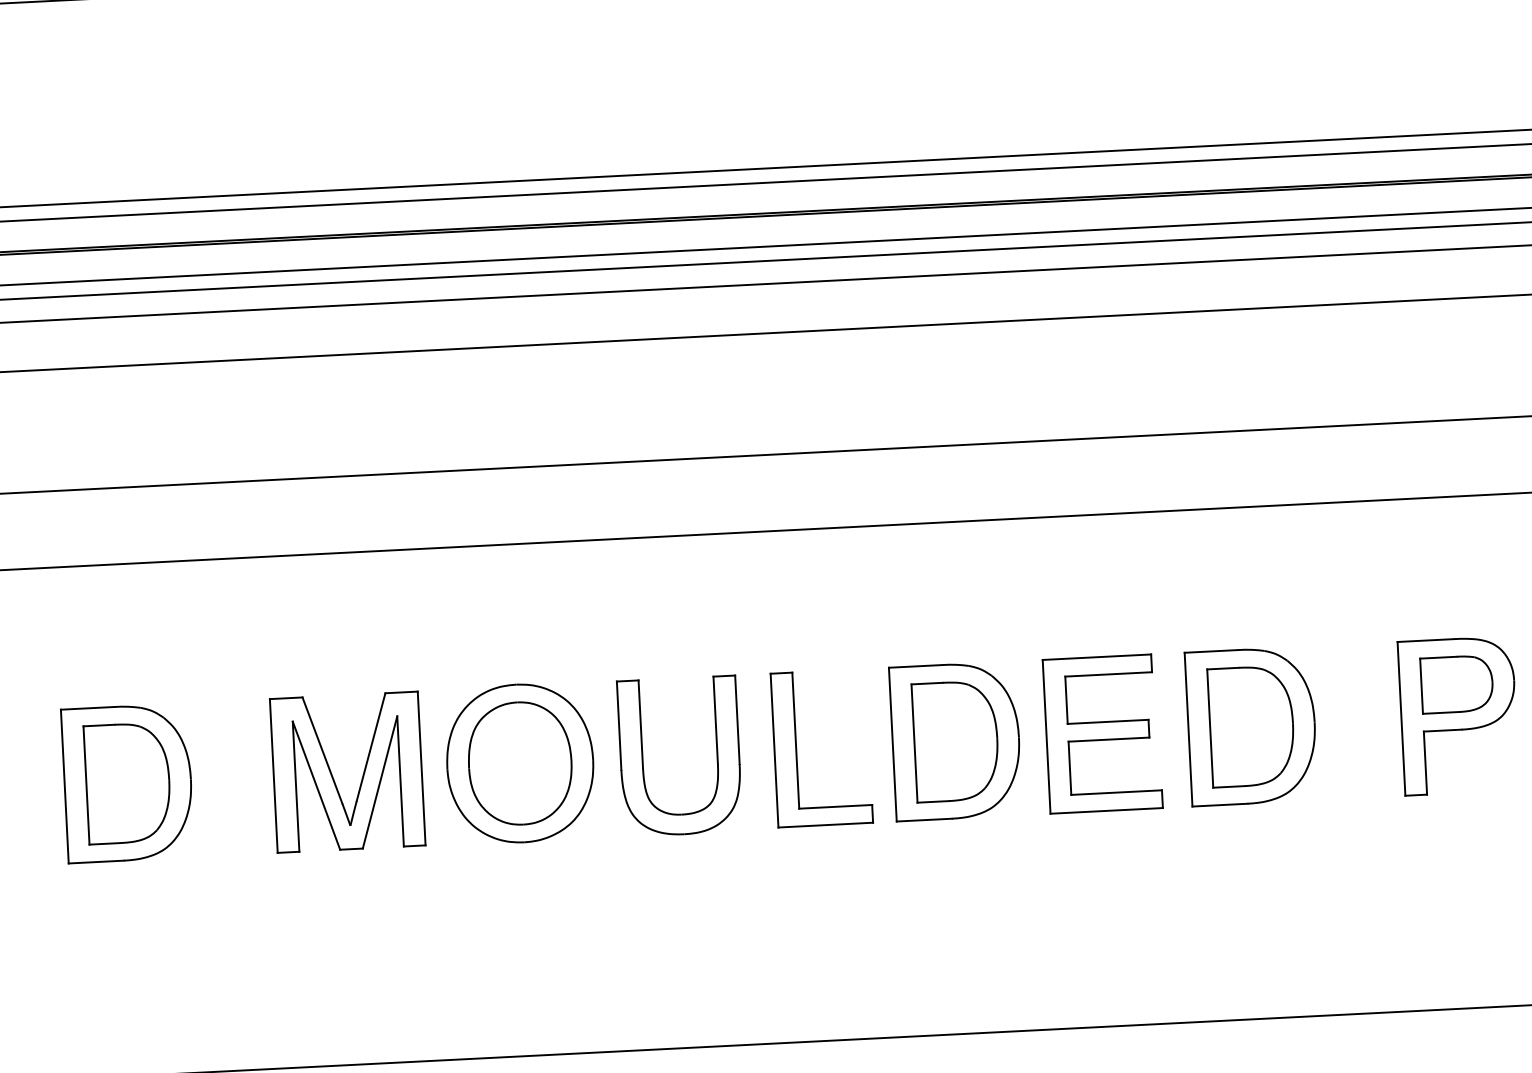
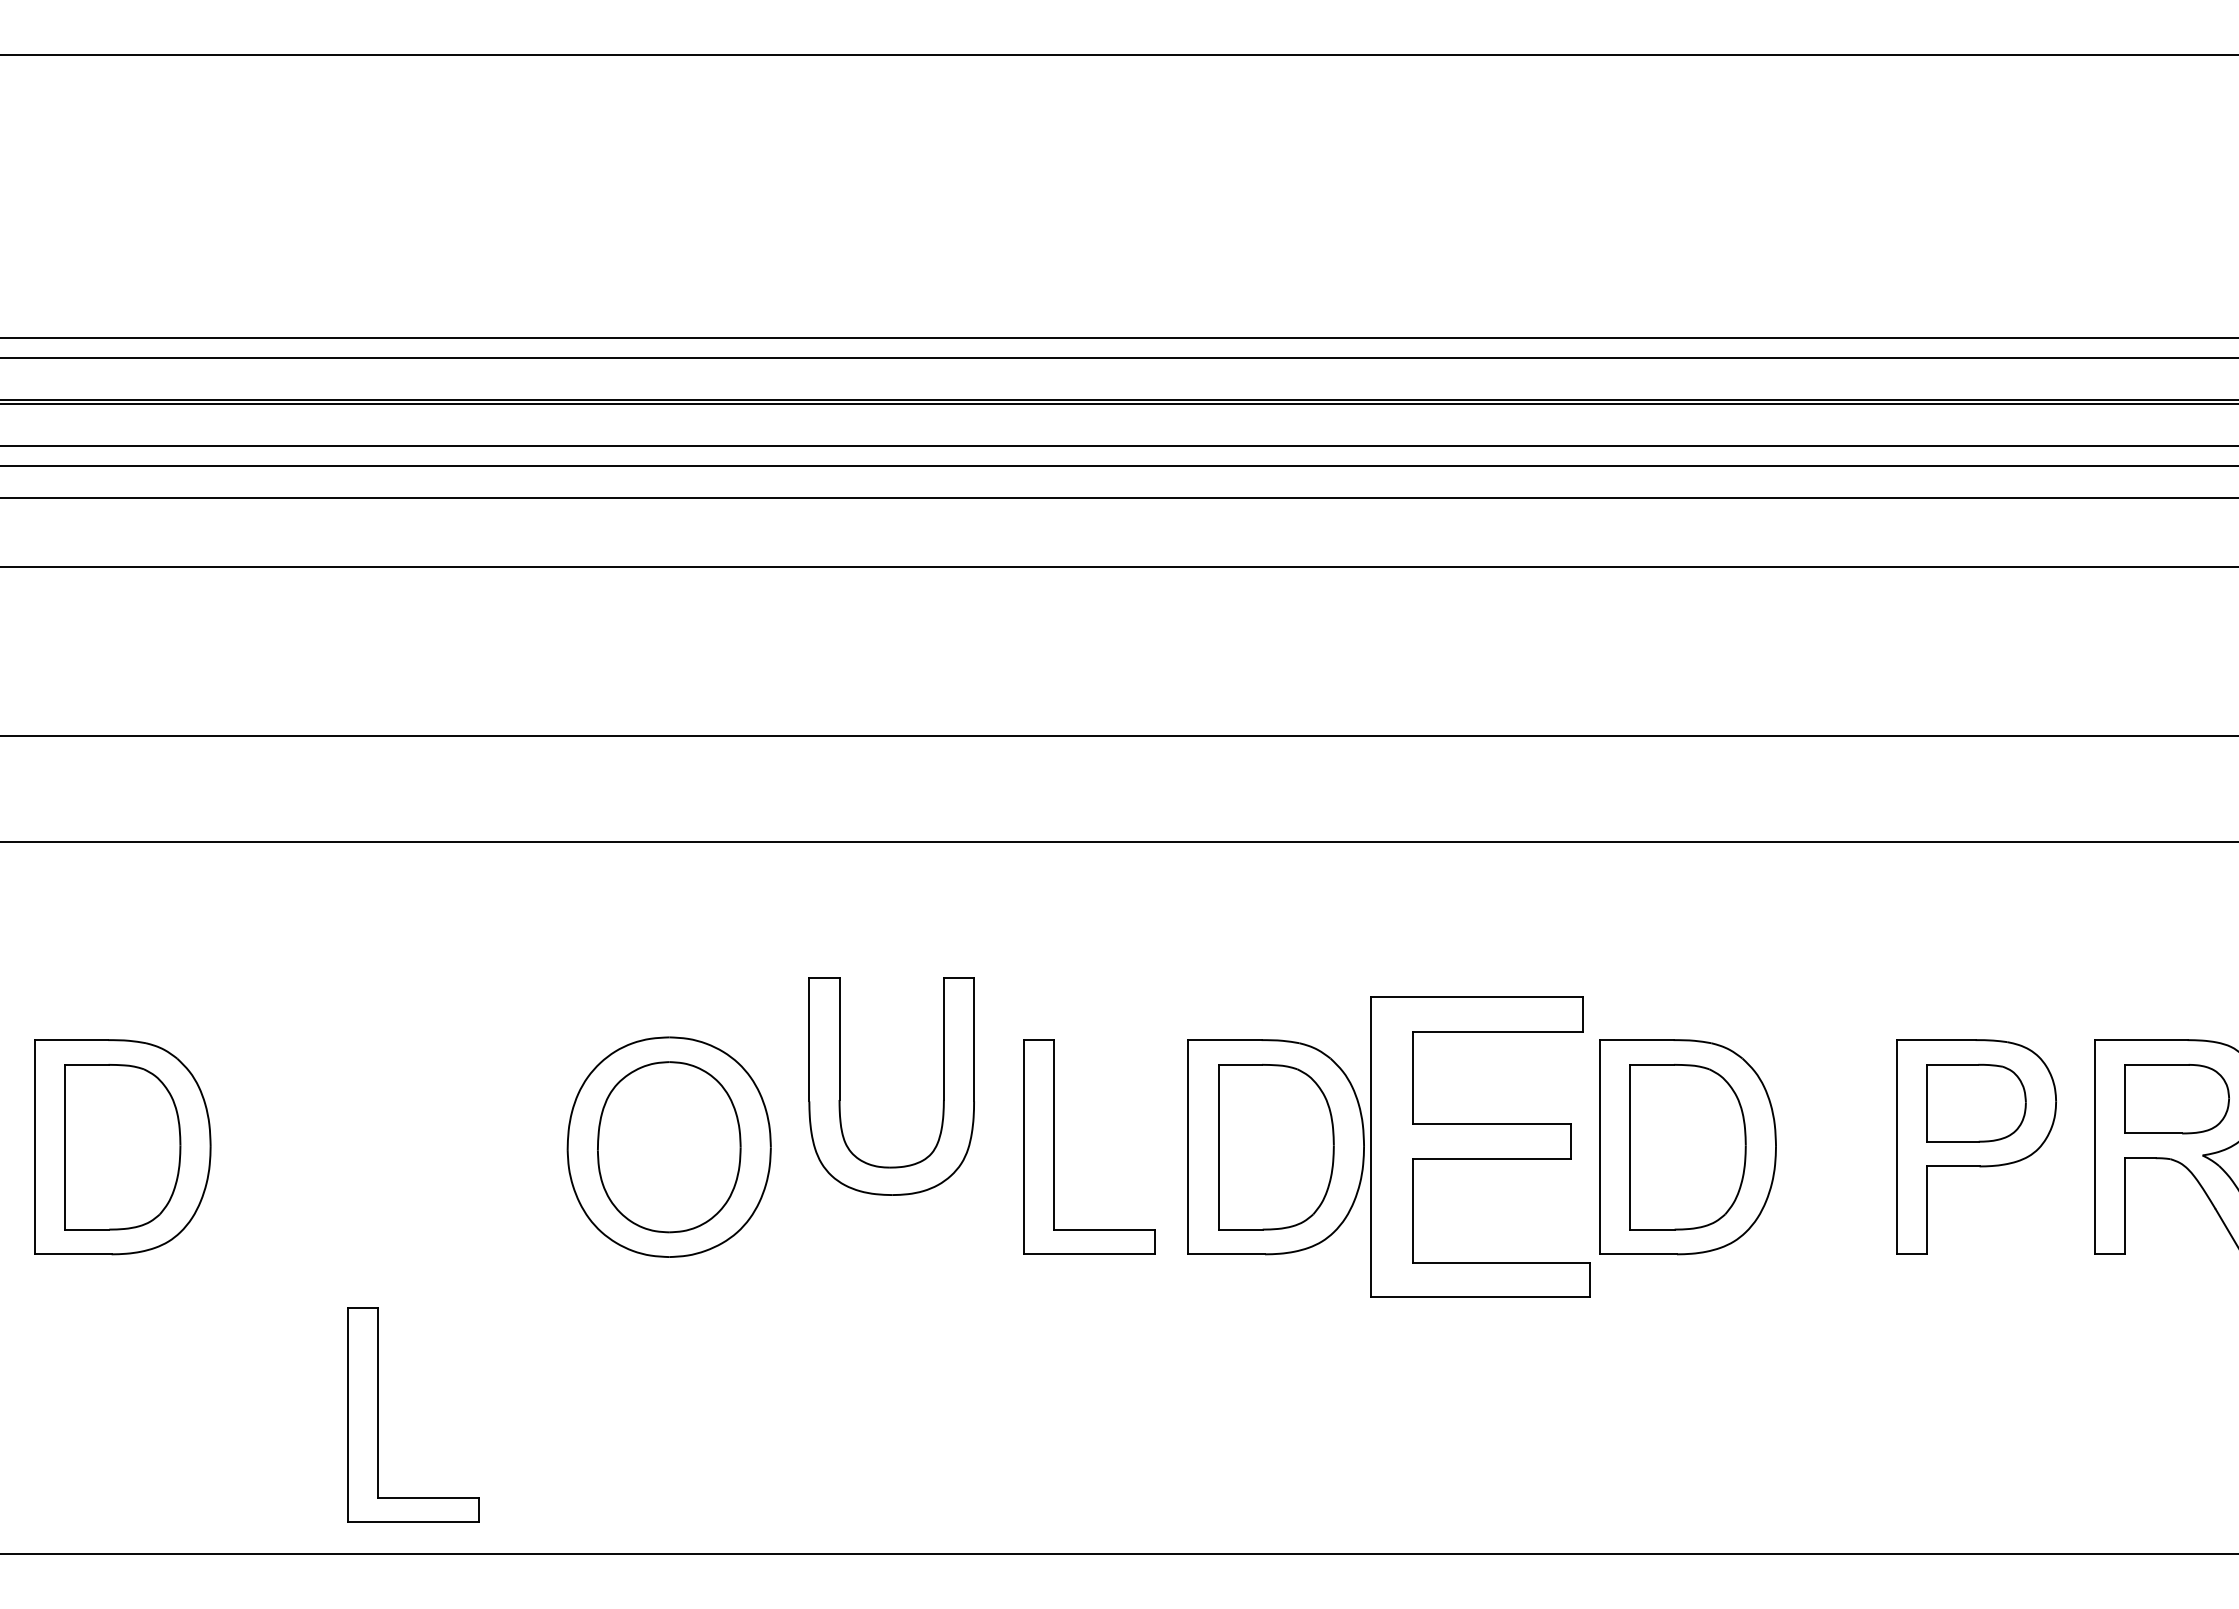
part: (1102, 733) -> (1480, 1146), size x1.4
part: (643, 758) -> (840, 1086), moved
part: (333, 776) -> (408, 1152), removed
part: (321, 965) -> (378, 1414), added

